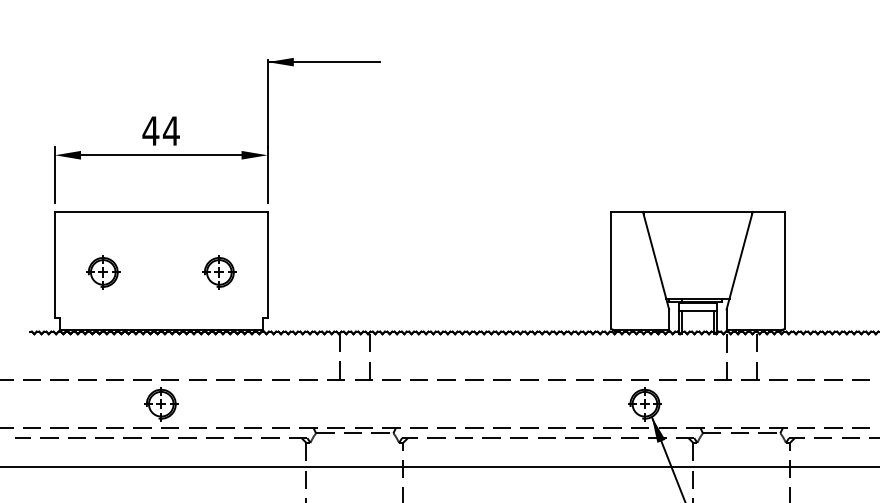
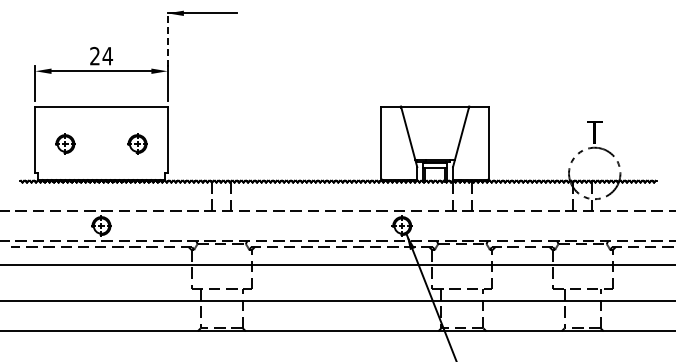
line: (267, 102) -> (167, 38), solid -> dashed
text: (150, 129) -> (94, 55), 44 -> 24

